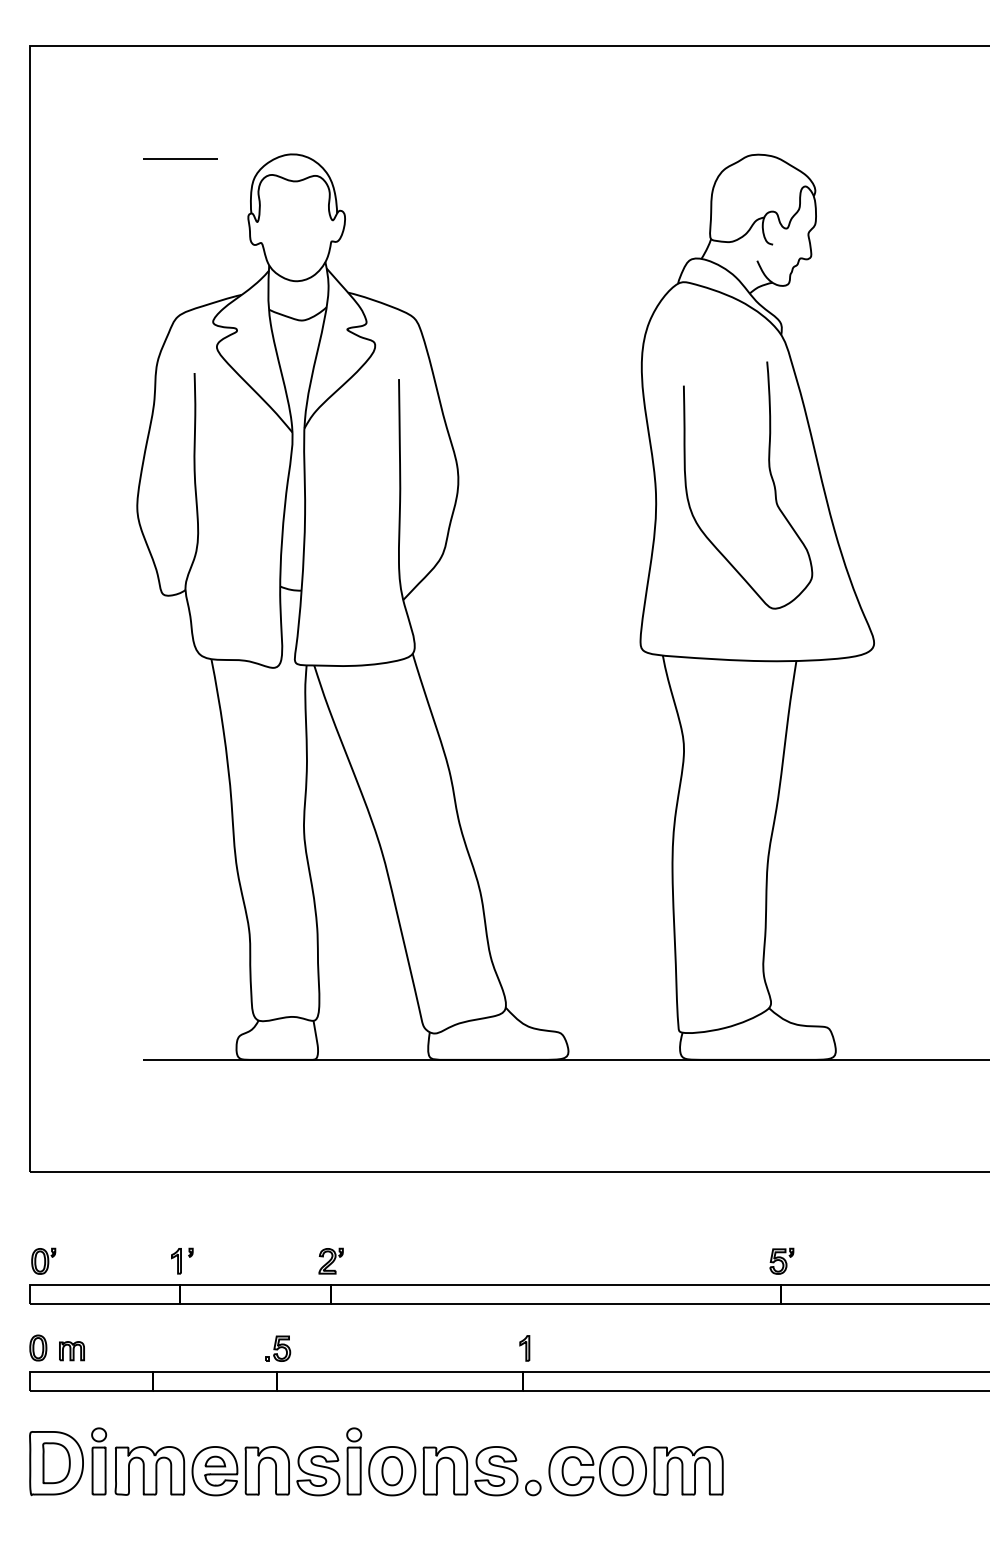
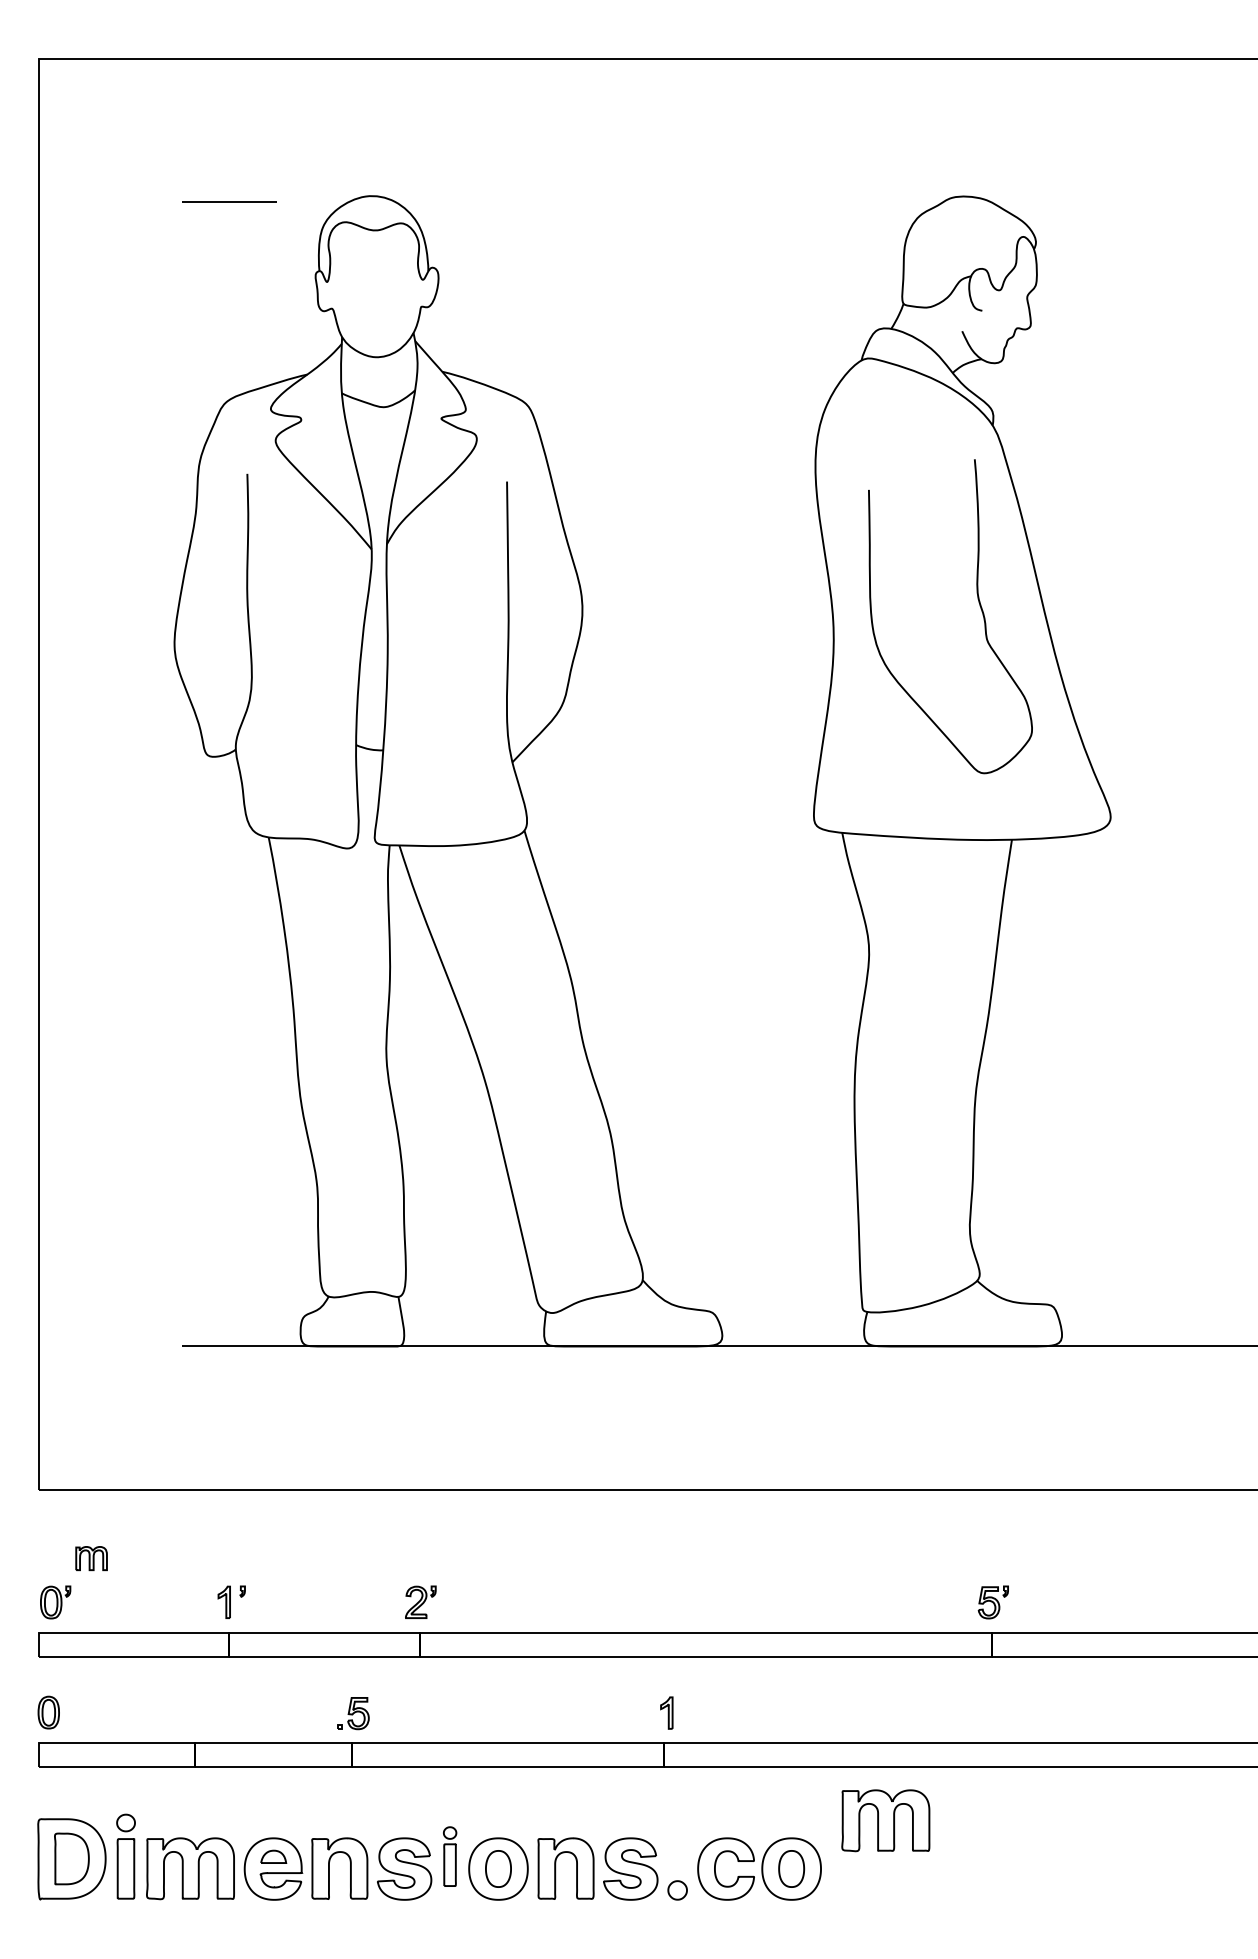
part: (71, 1351) -> (91, 1558), moved
part: (353, 1461) -> (449, 1856), size x0.7
part: (688, 1470) -> (885, 1820), moved

